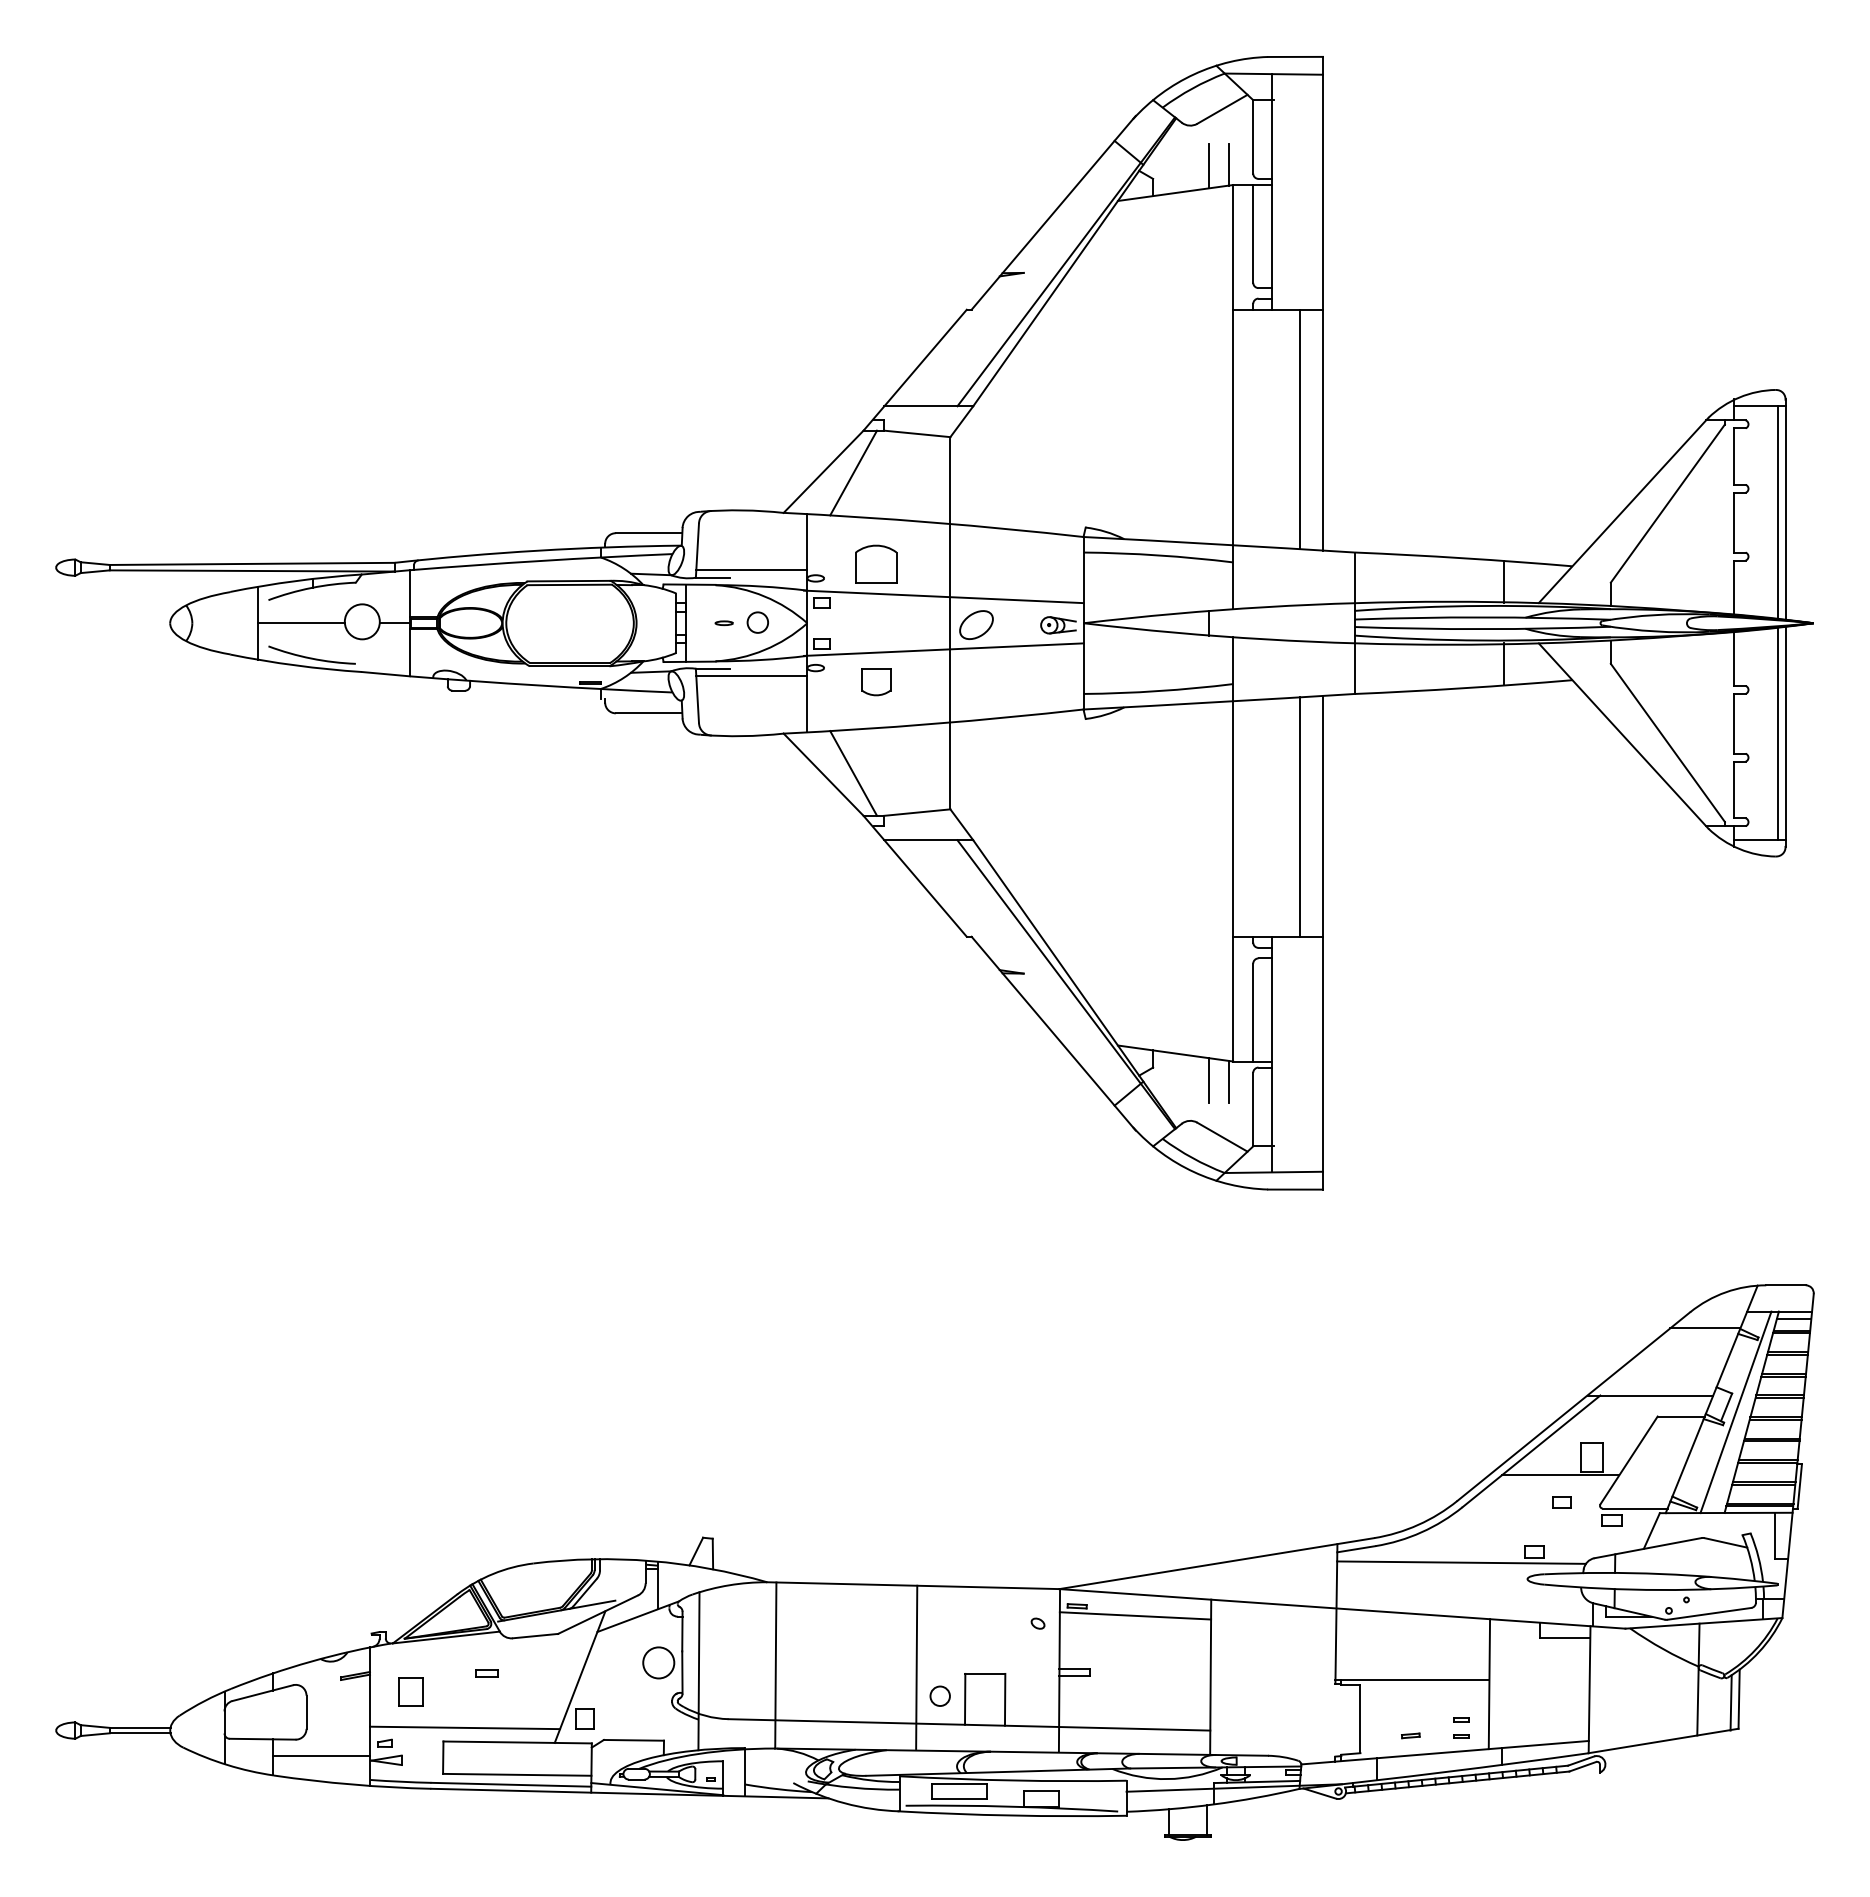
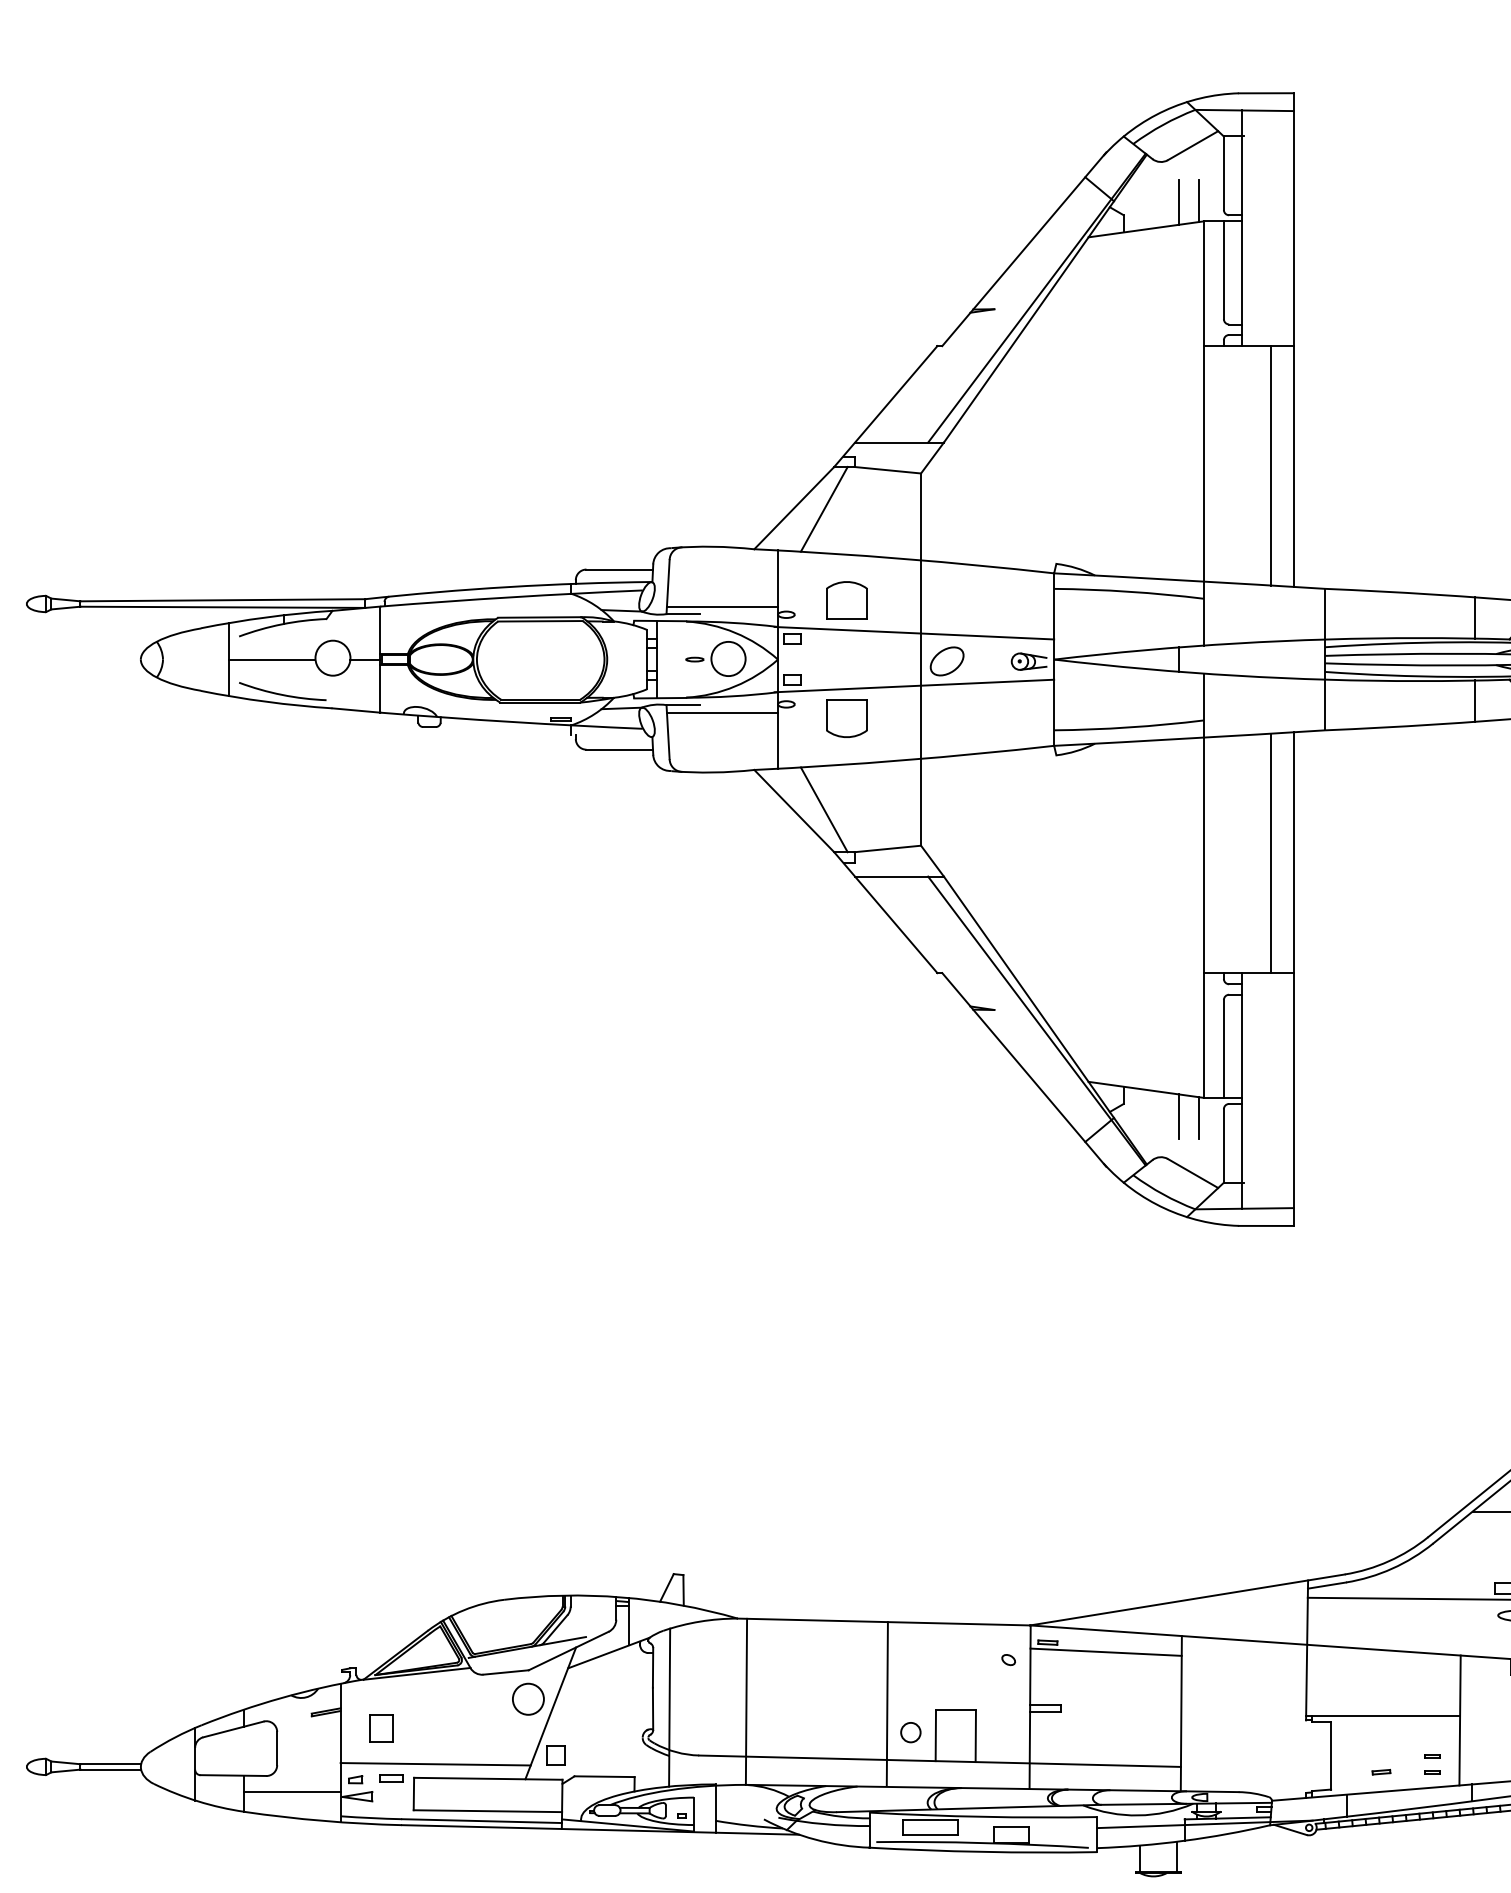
circle: (757, 622) -> (728, 658), size x1.67
part: (876, 682) -> (847, 718), size x1.43
circle: (658, 1662) -> (528, 1698), moved
part: (486, 1673) -> (391, 1778), moved

